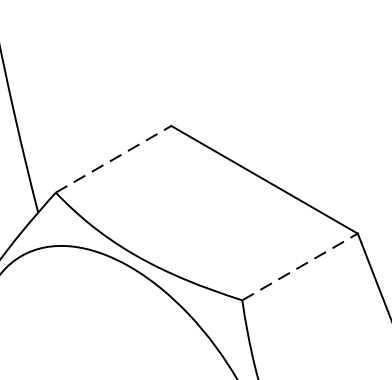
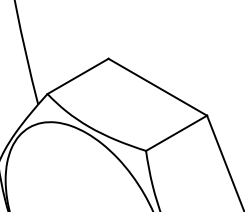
line: (114, 159) -> (78, 76), dashed -> solid
line: (301, 267) -> (177, 133), dashed -> solid

